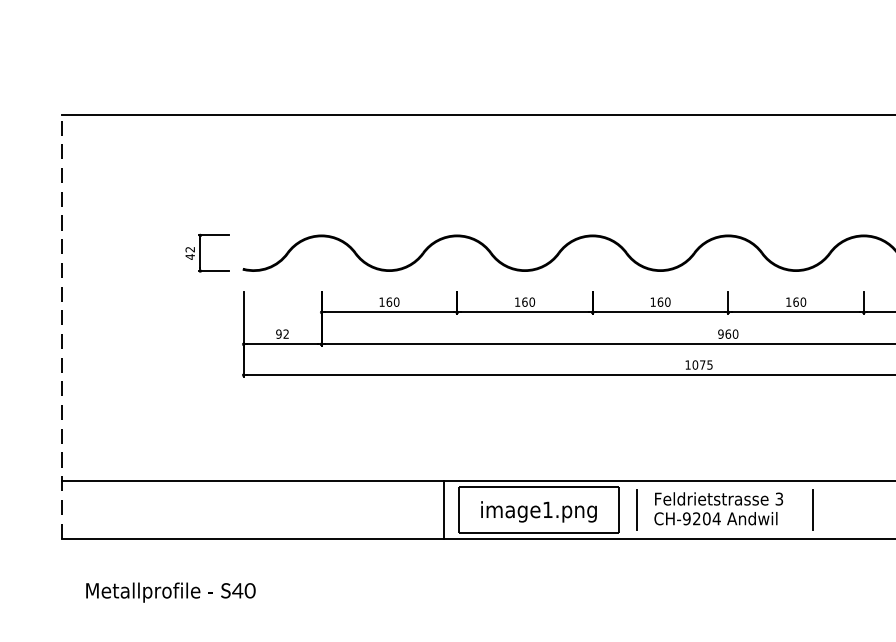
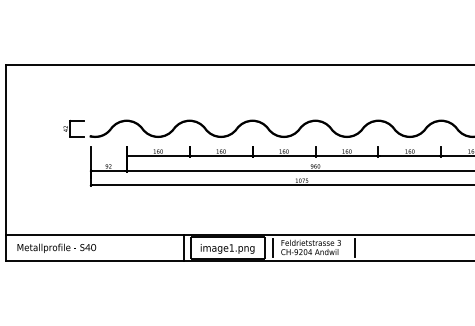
line: (62, 325) -> (6, 162), dashed -> solid
text: (170, 590) -> (56, 247), moved

